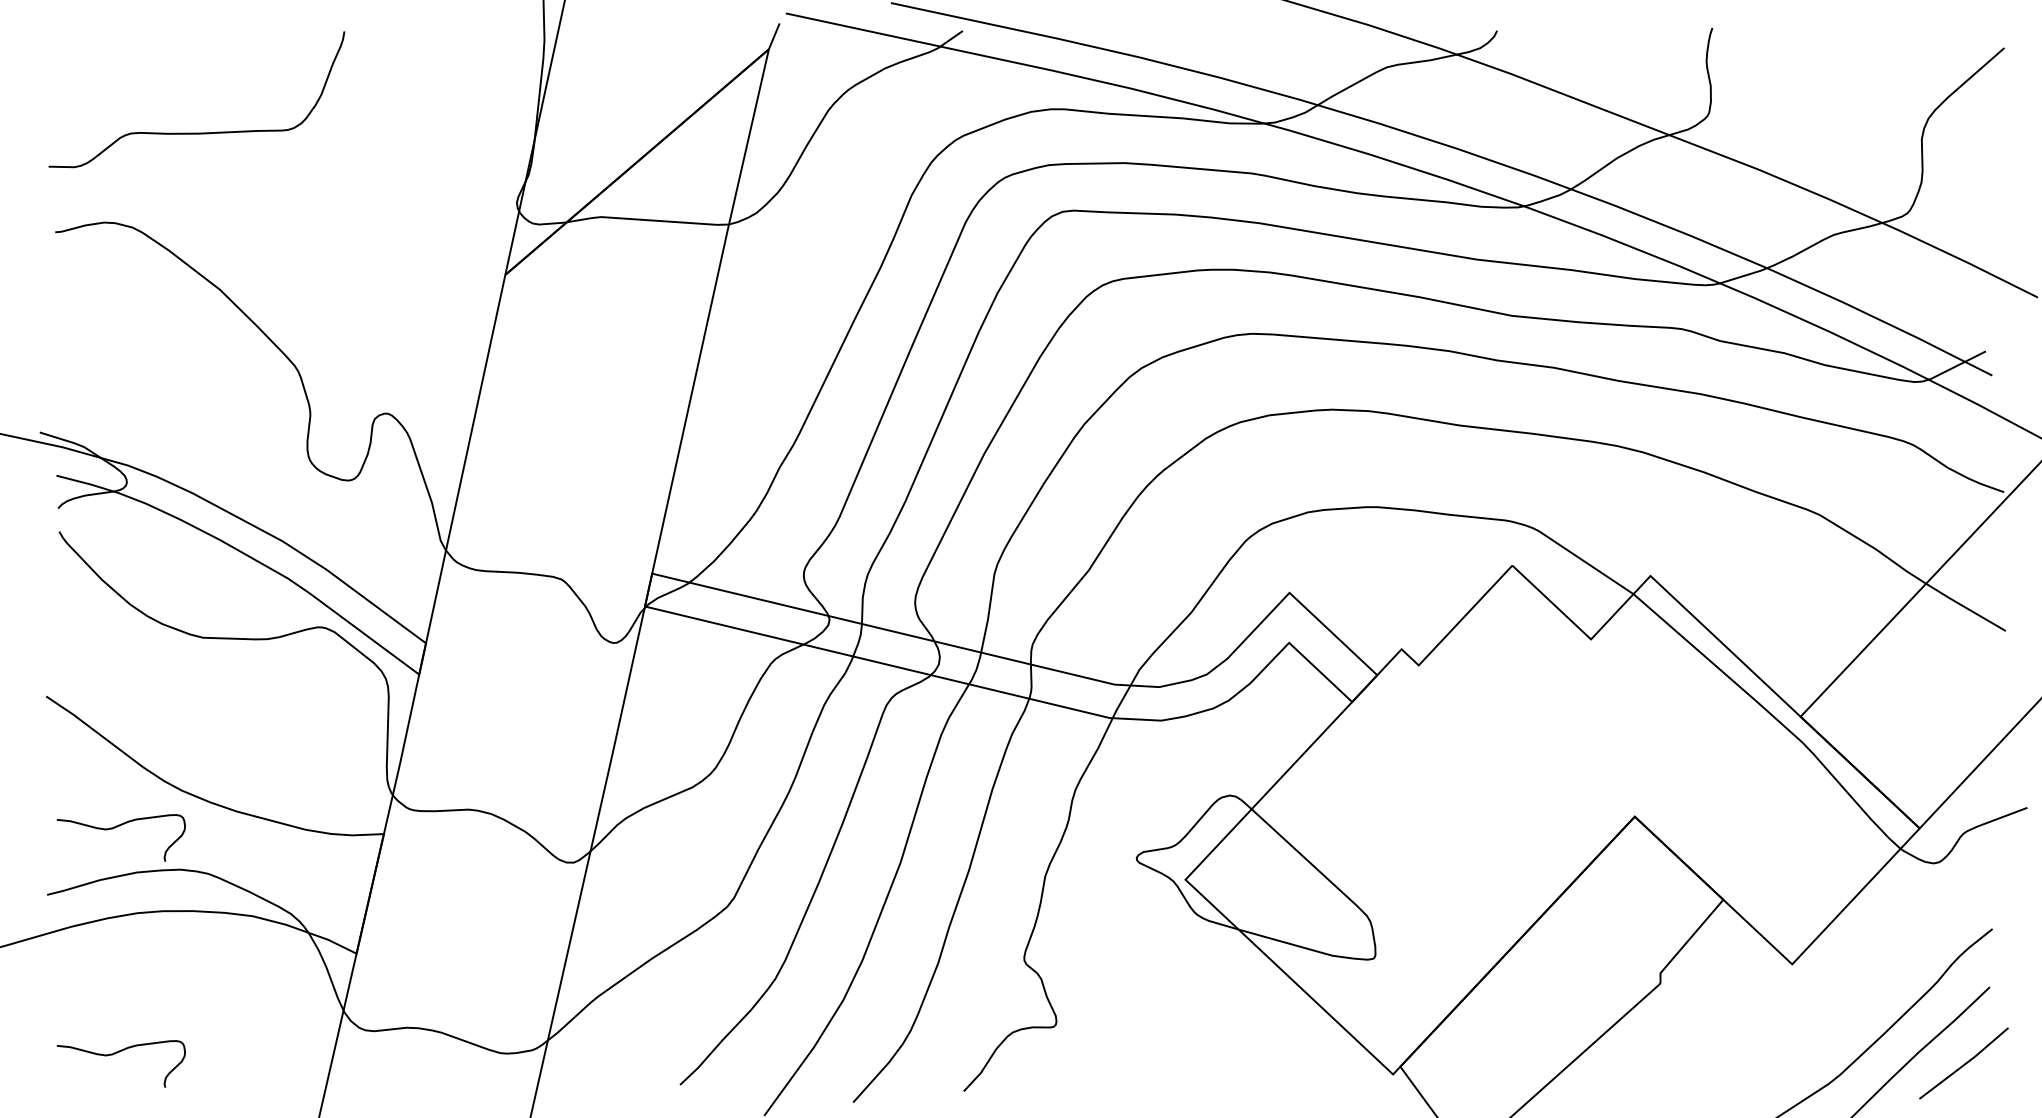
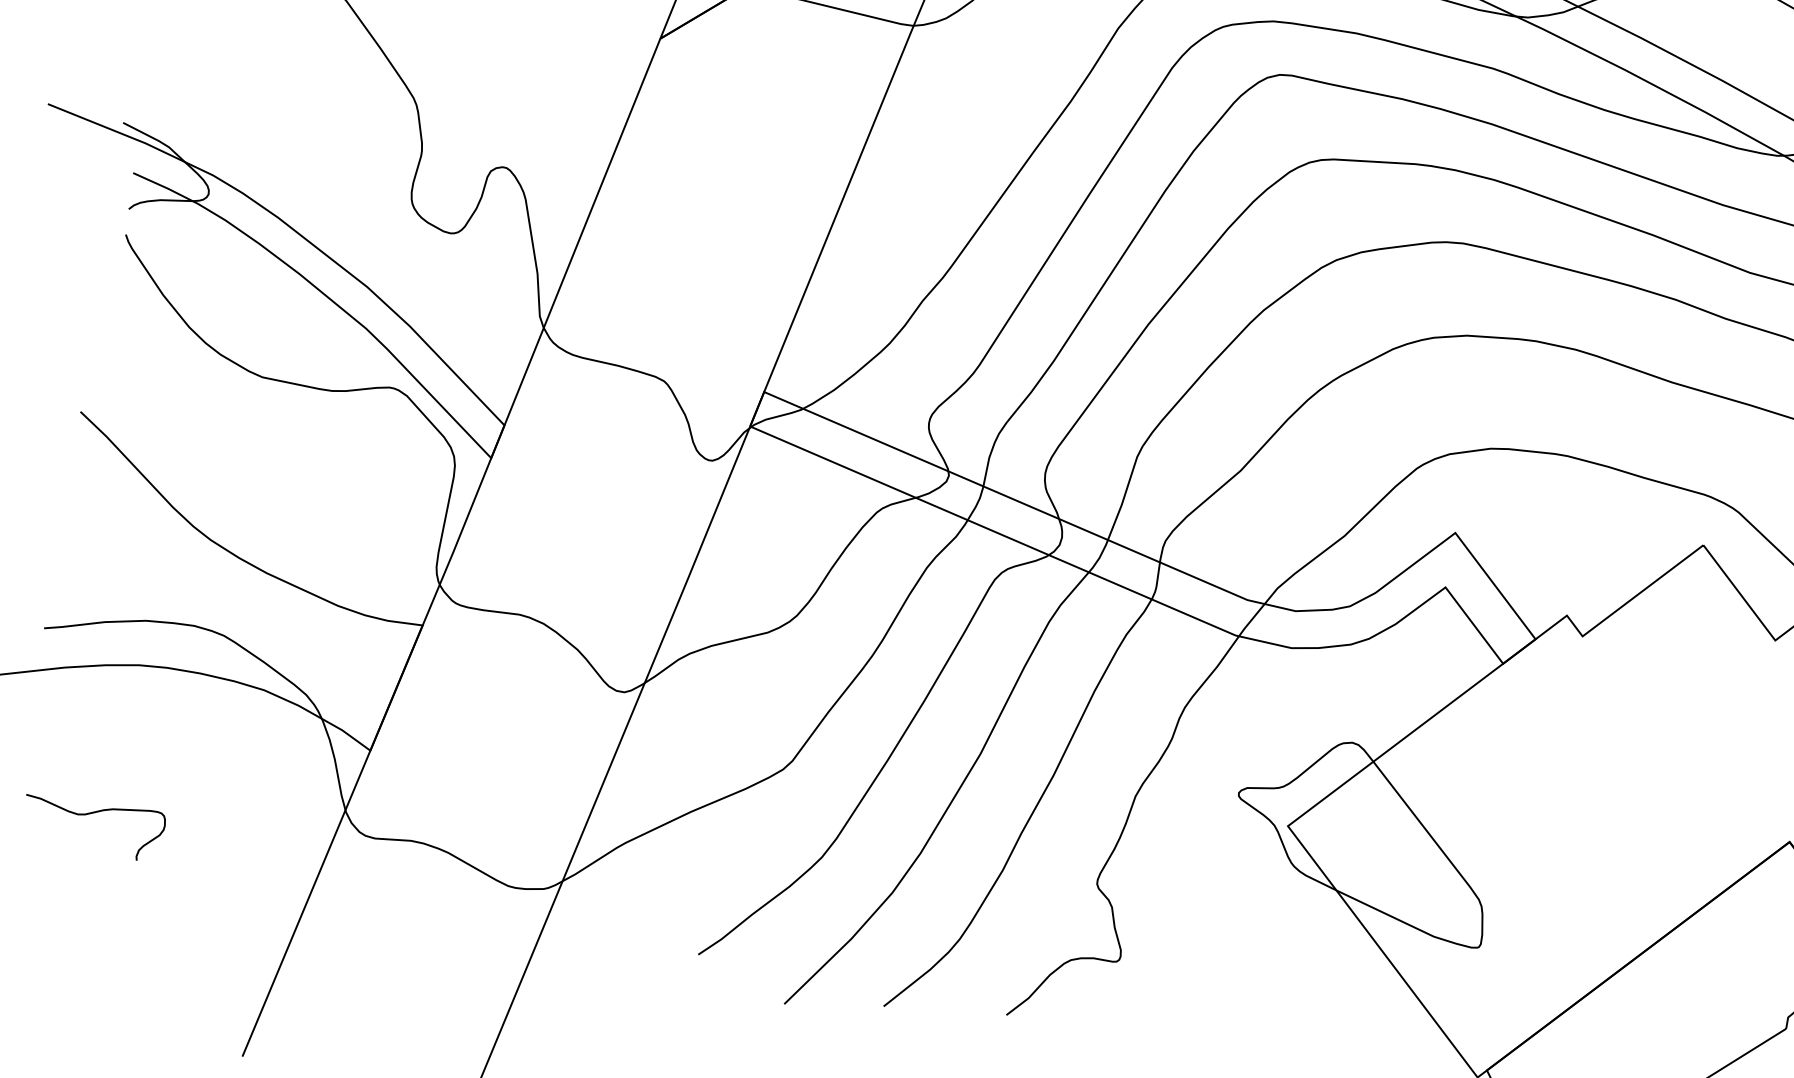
curve: (115, 828) -> (131, 568), removed

